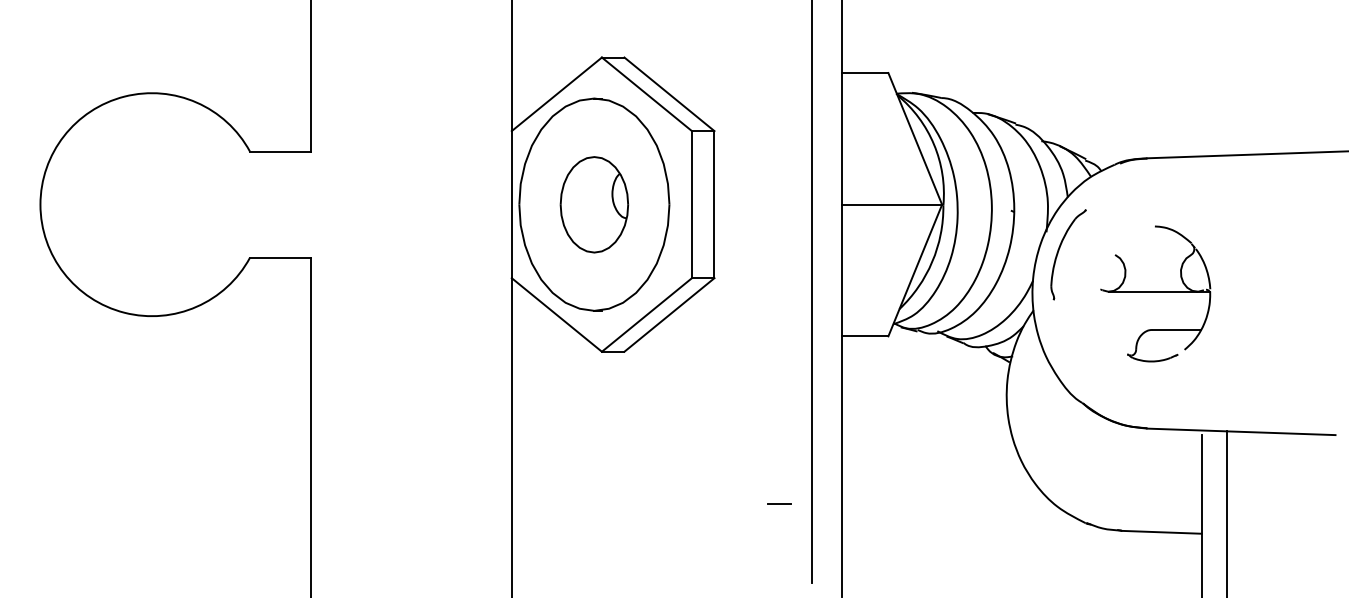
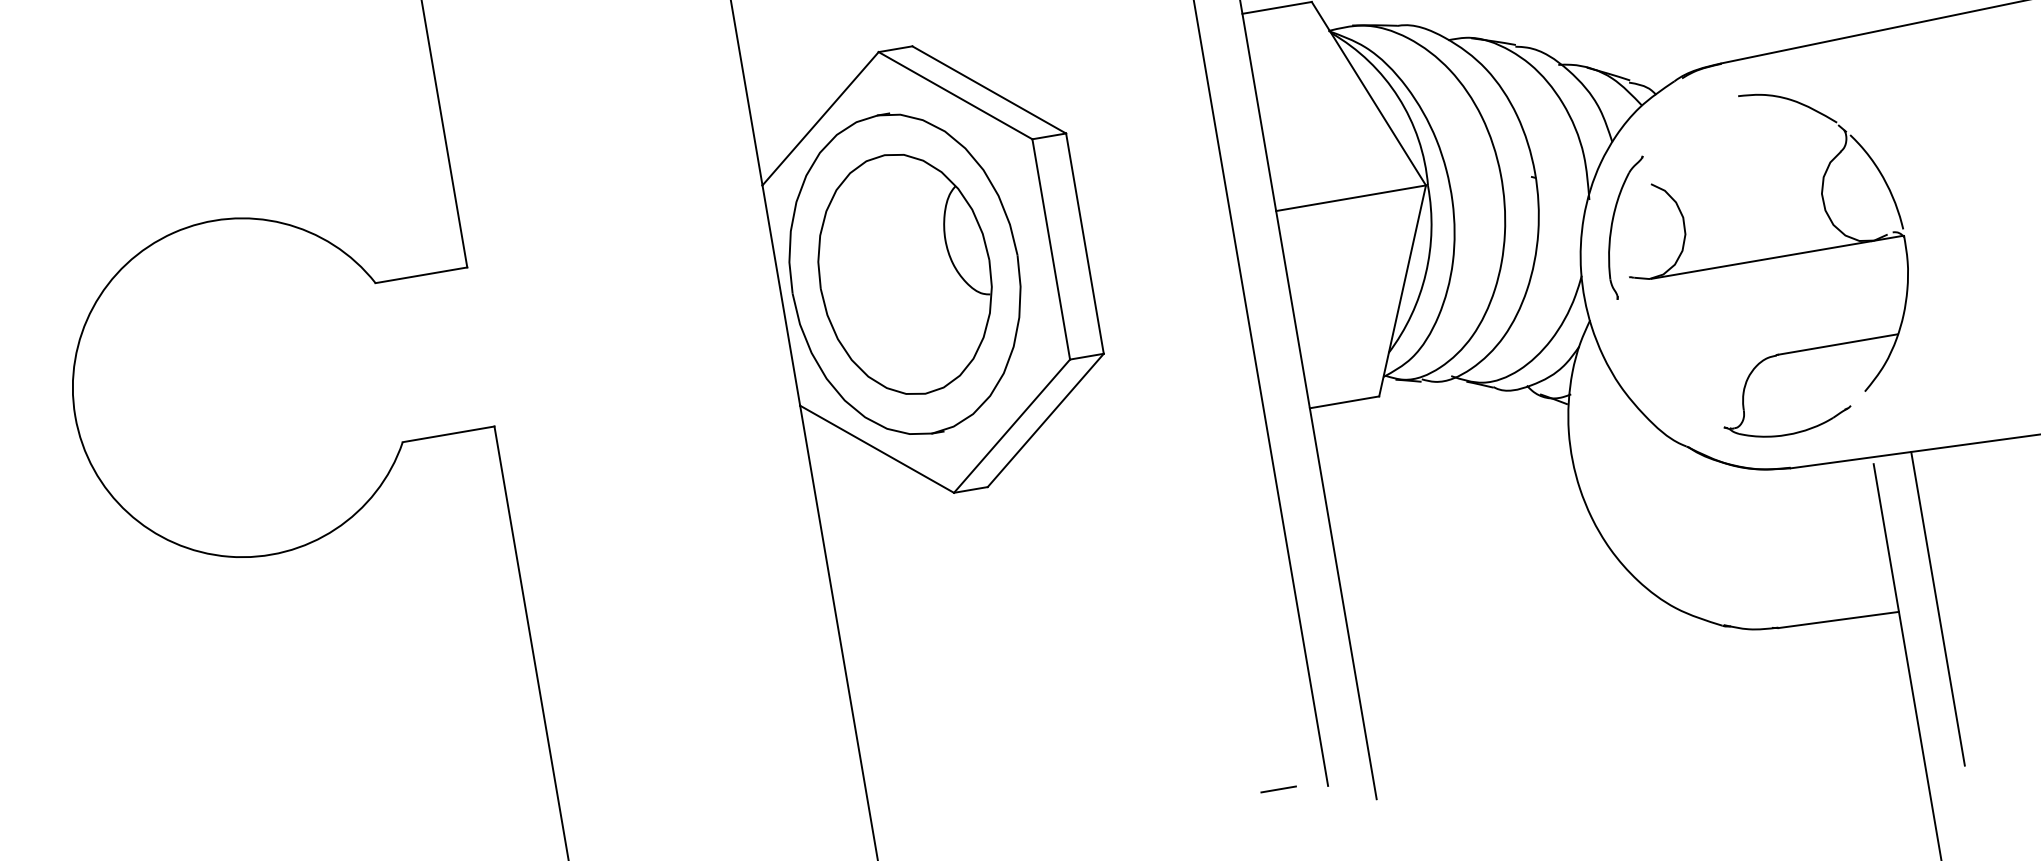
part: (594, 204) -> (905, 274), size x1.67
part: (1155, 293) -> (1768, 263), size x1.67
line: (779, 503) -> (1278, 788), moved

